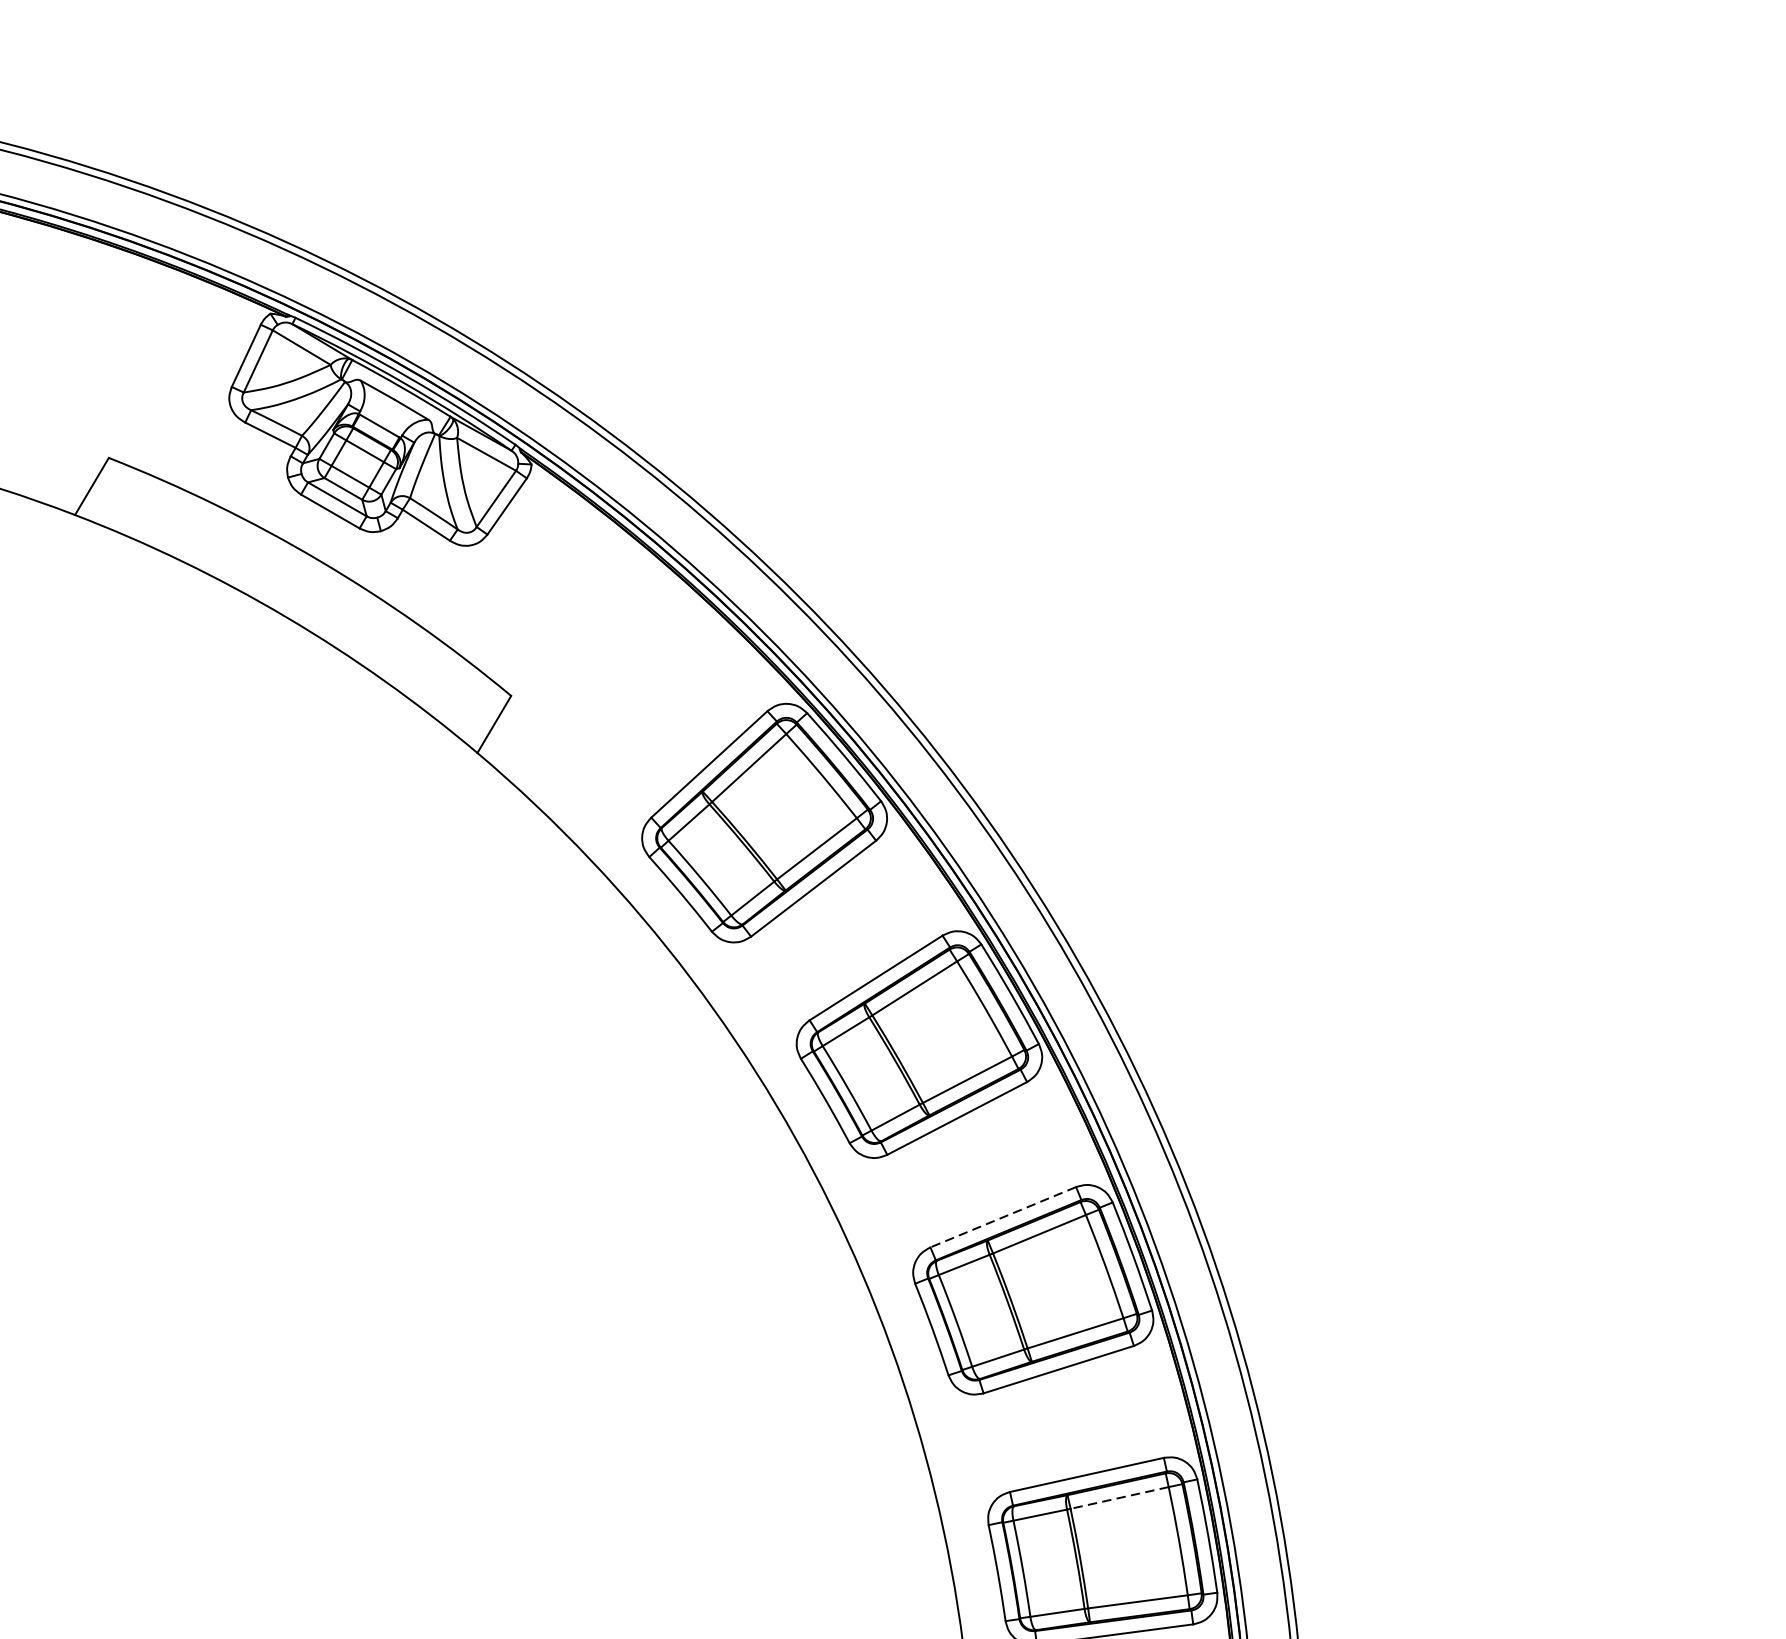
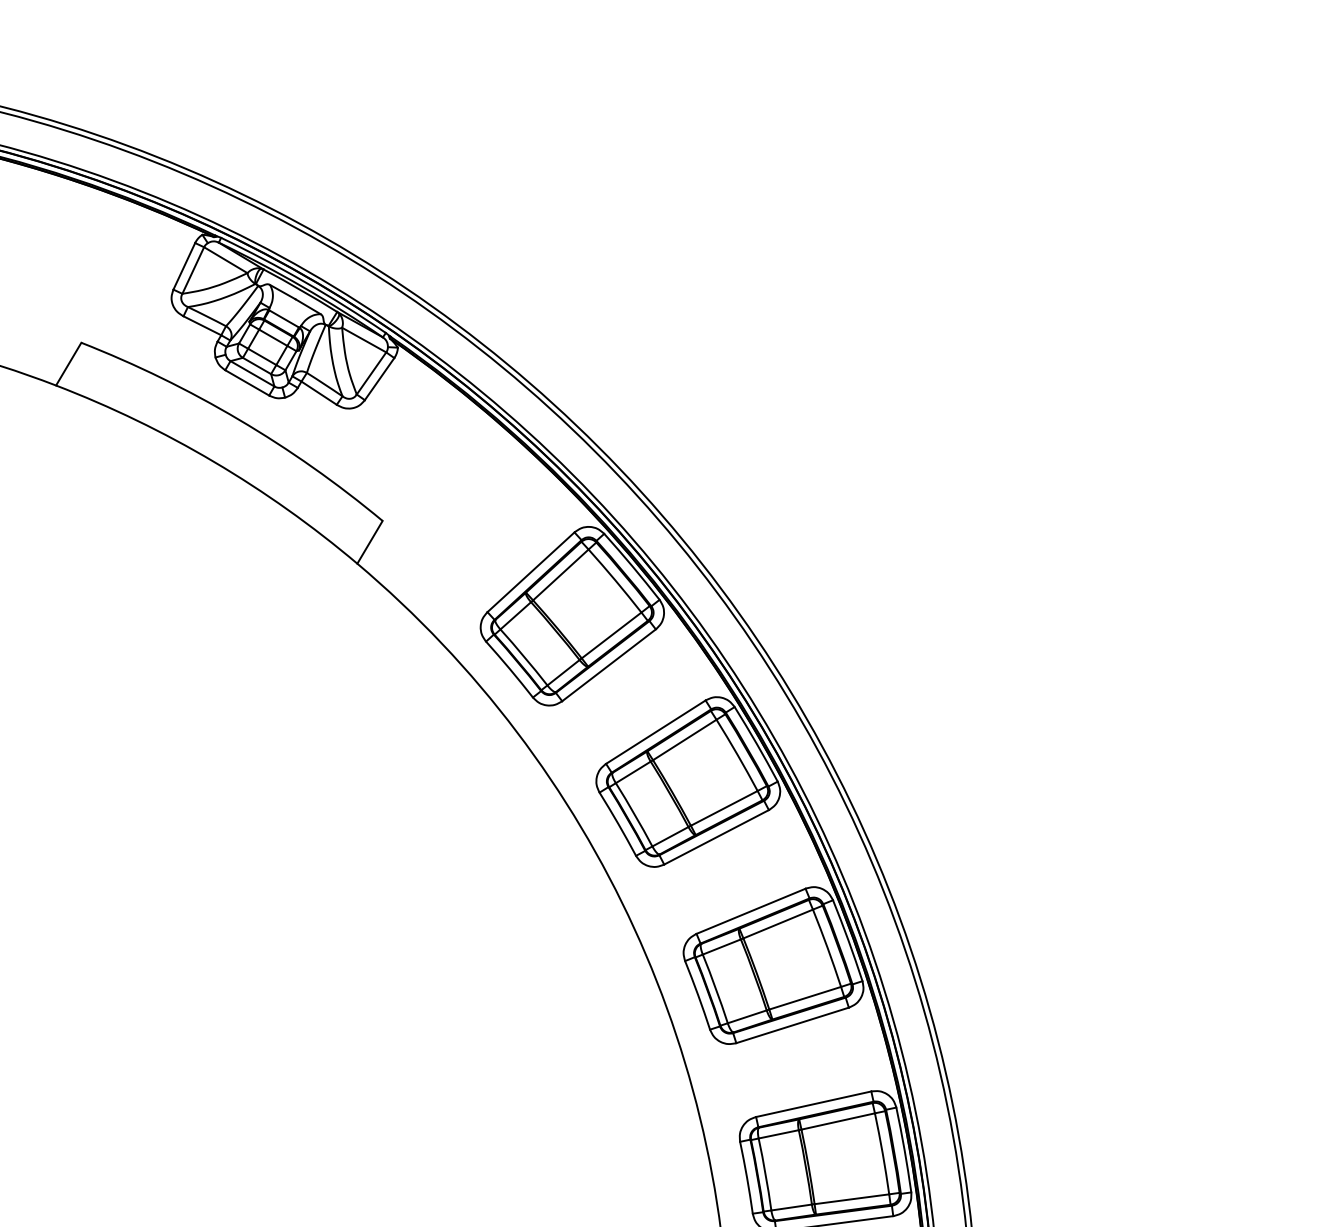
line: (1003, 1217) -> (751, 911), dashed -> solid
line: (1120, 1497) -> (838, 1121), dashed -> solid

